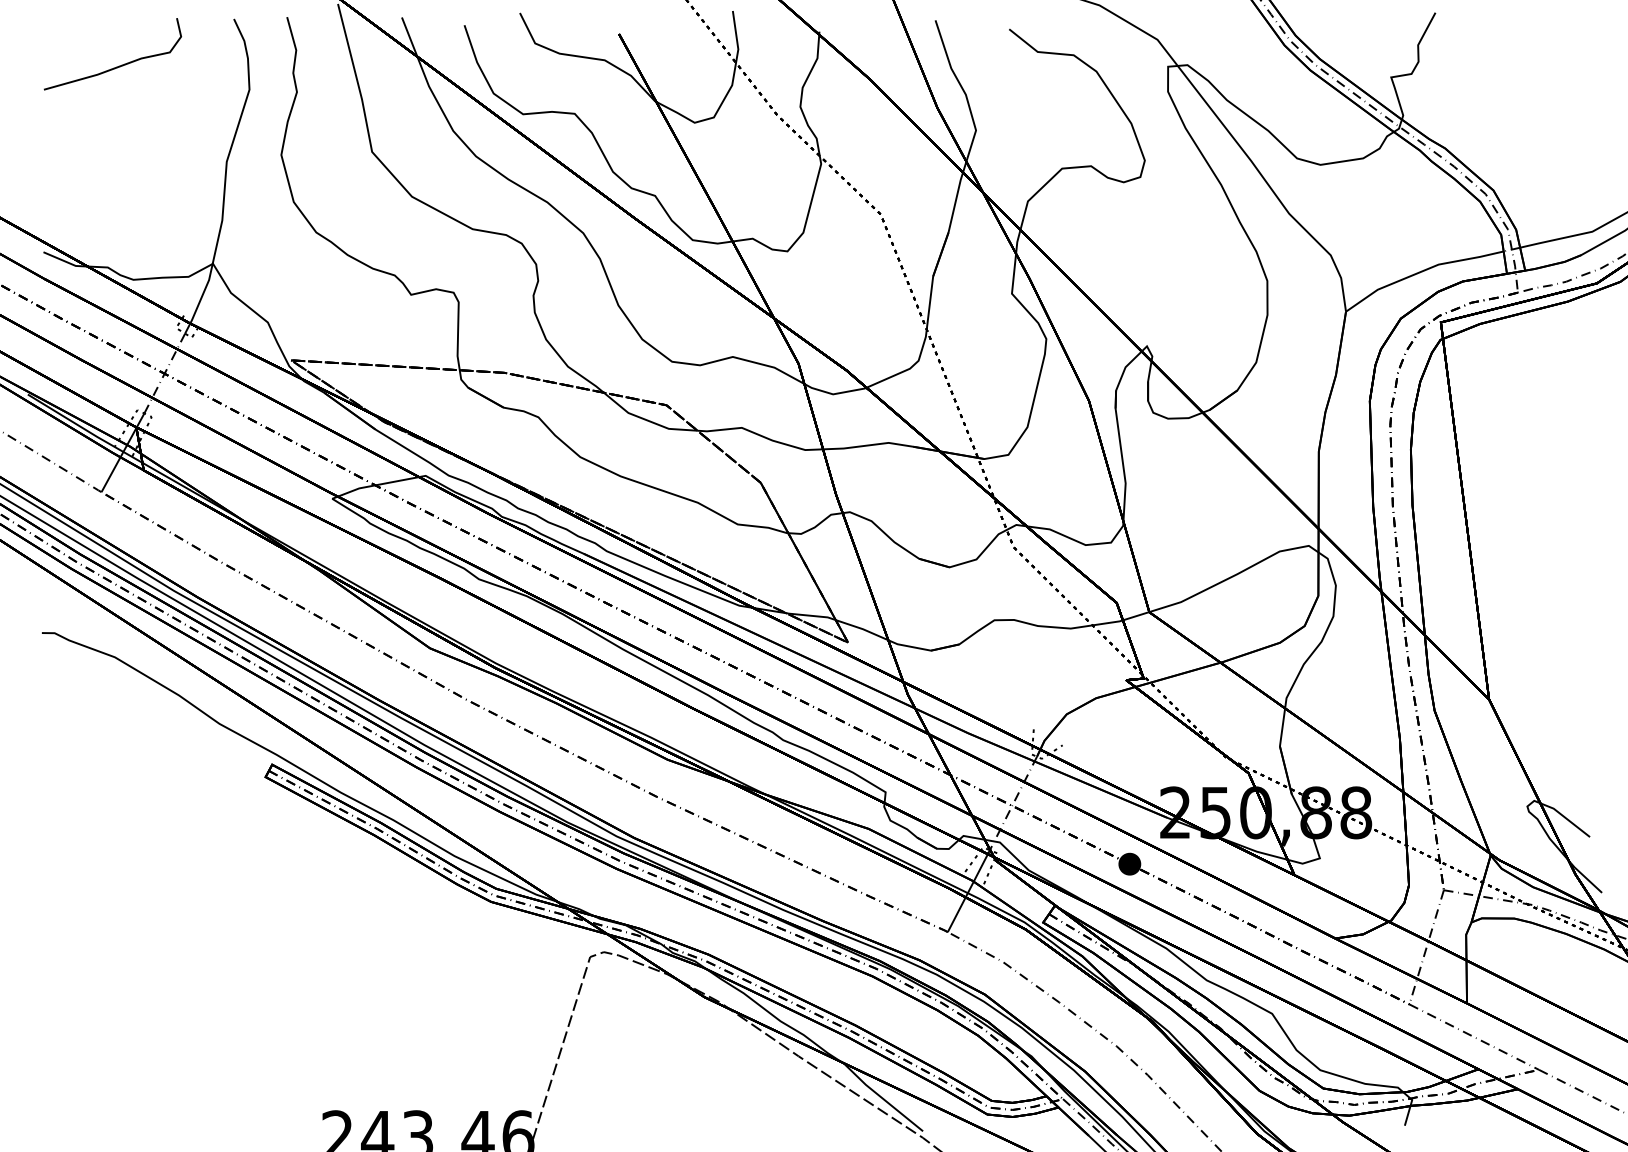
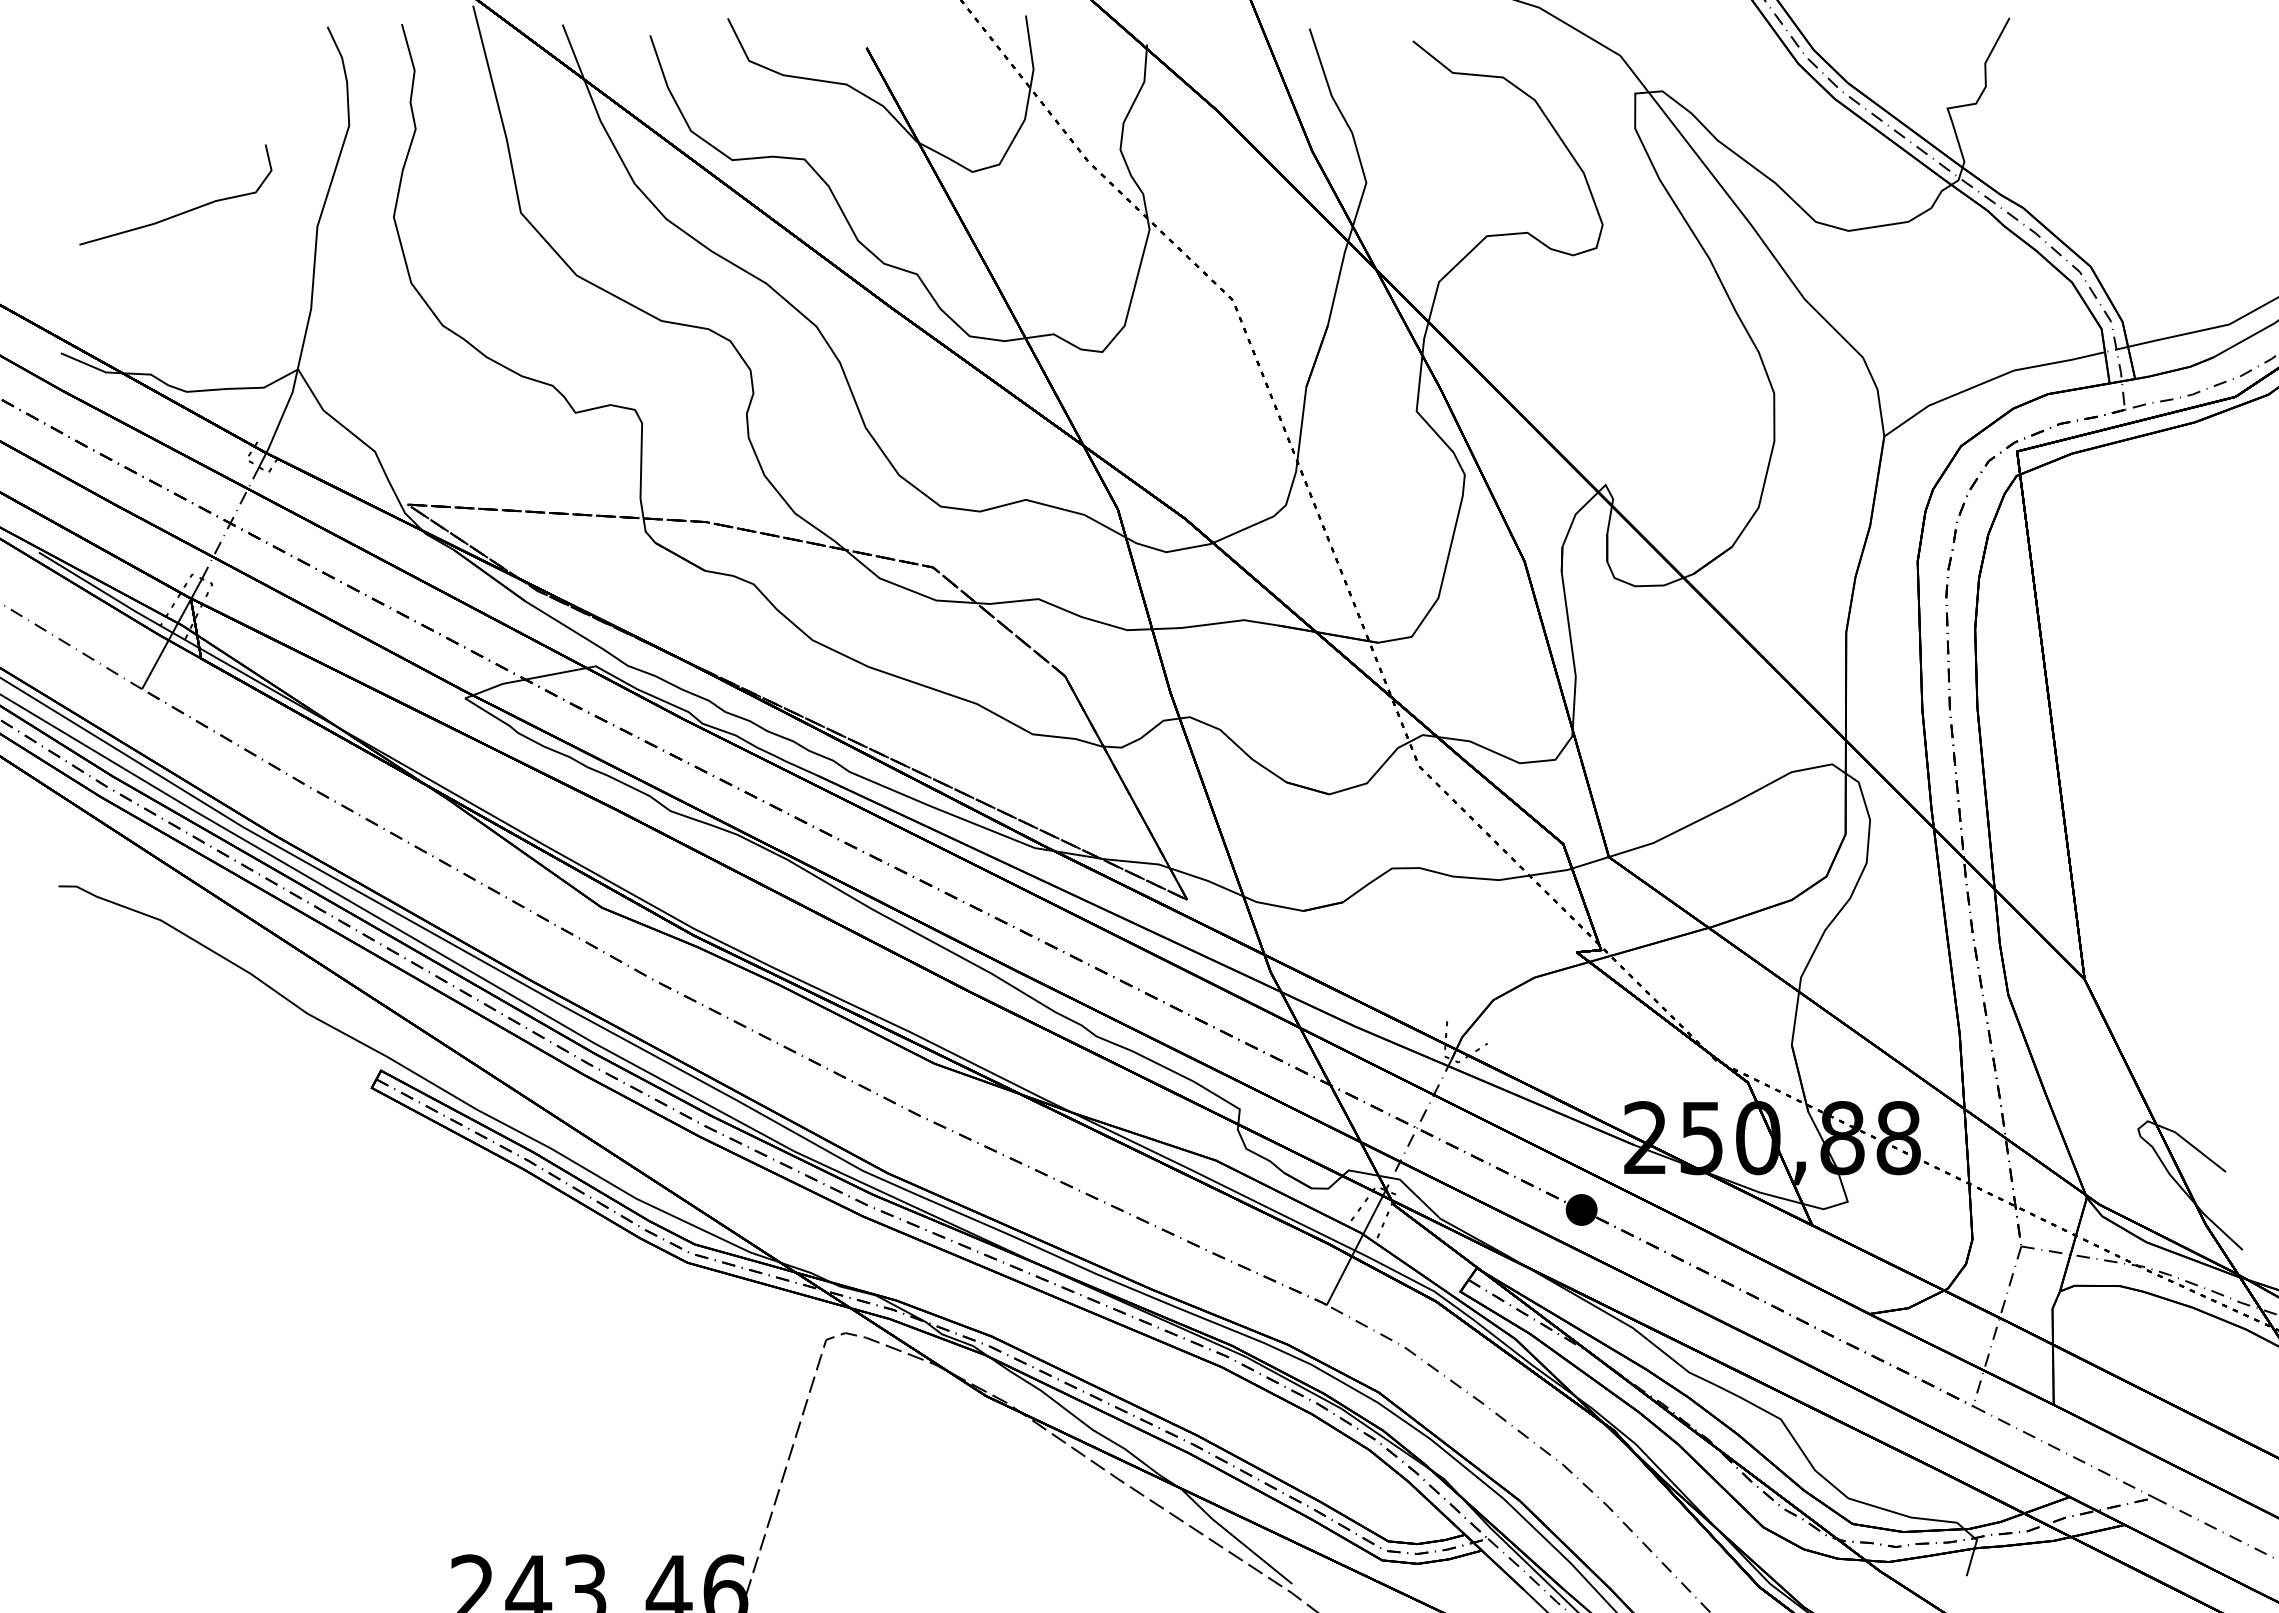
curve: (116, 66) -> (181, 212), moved

